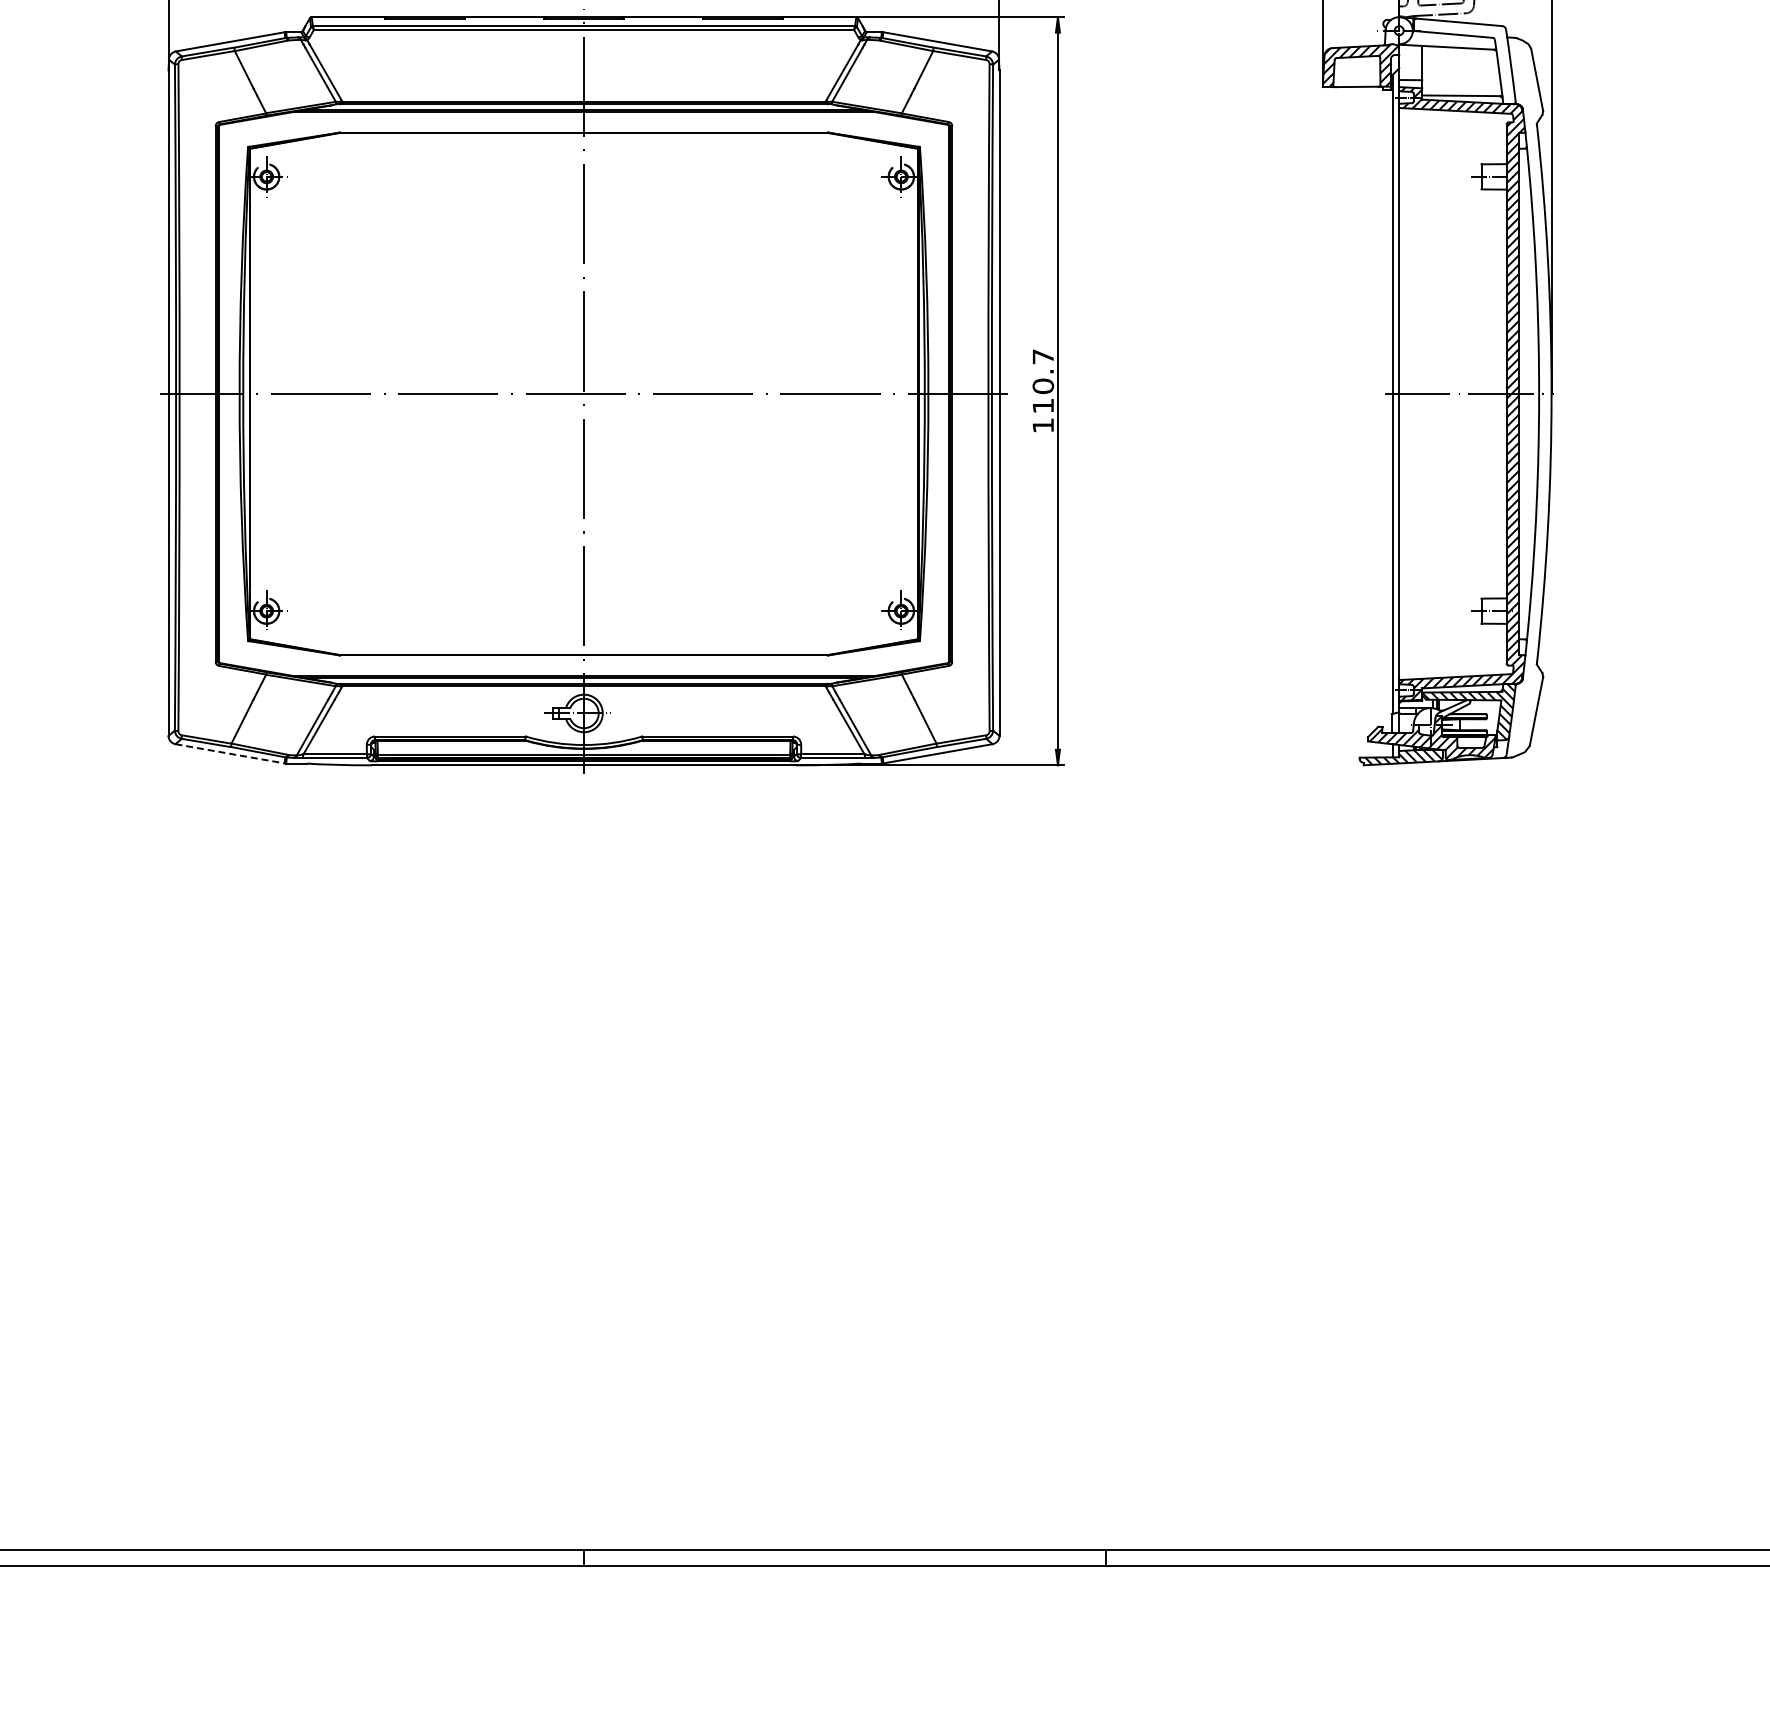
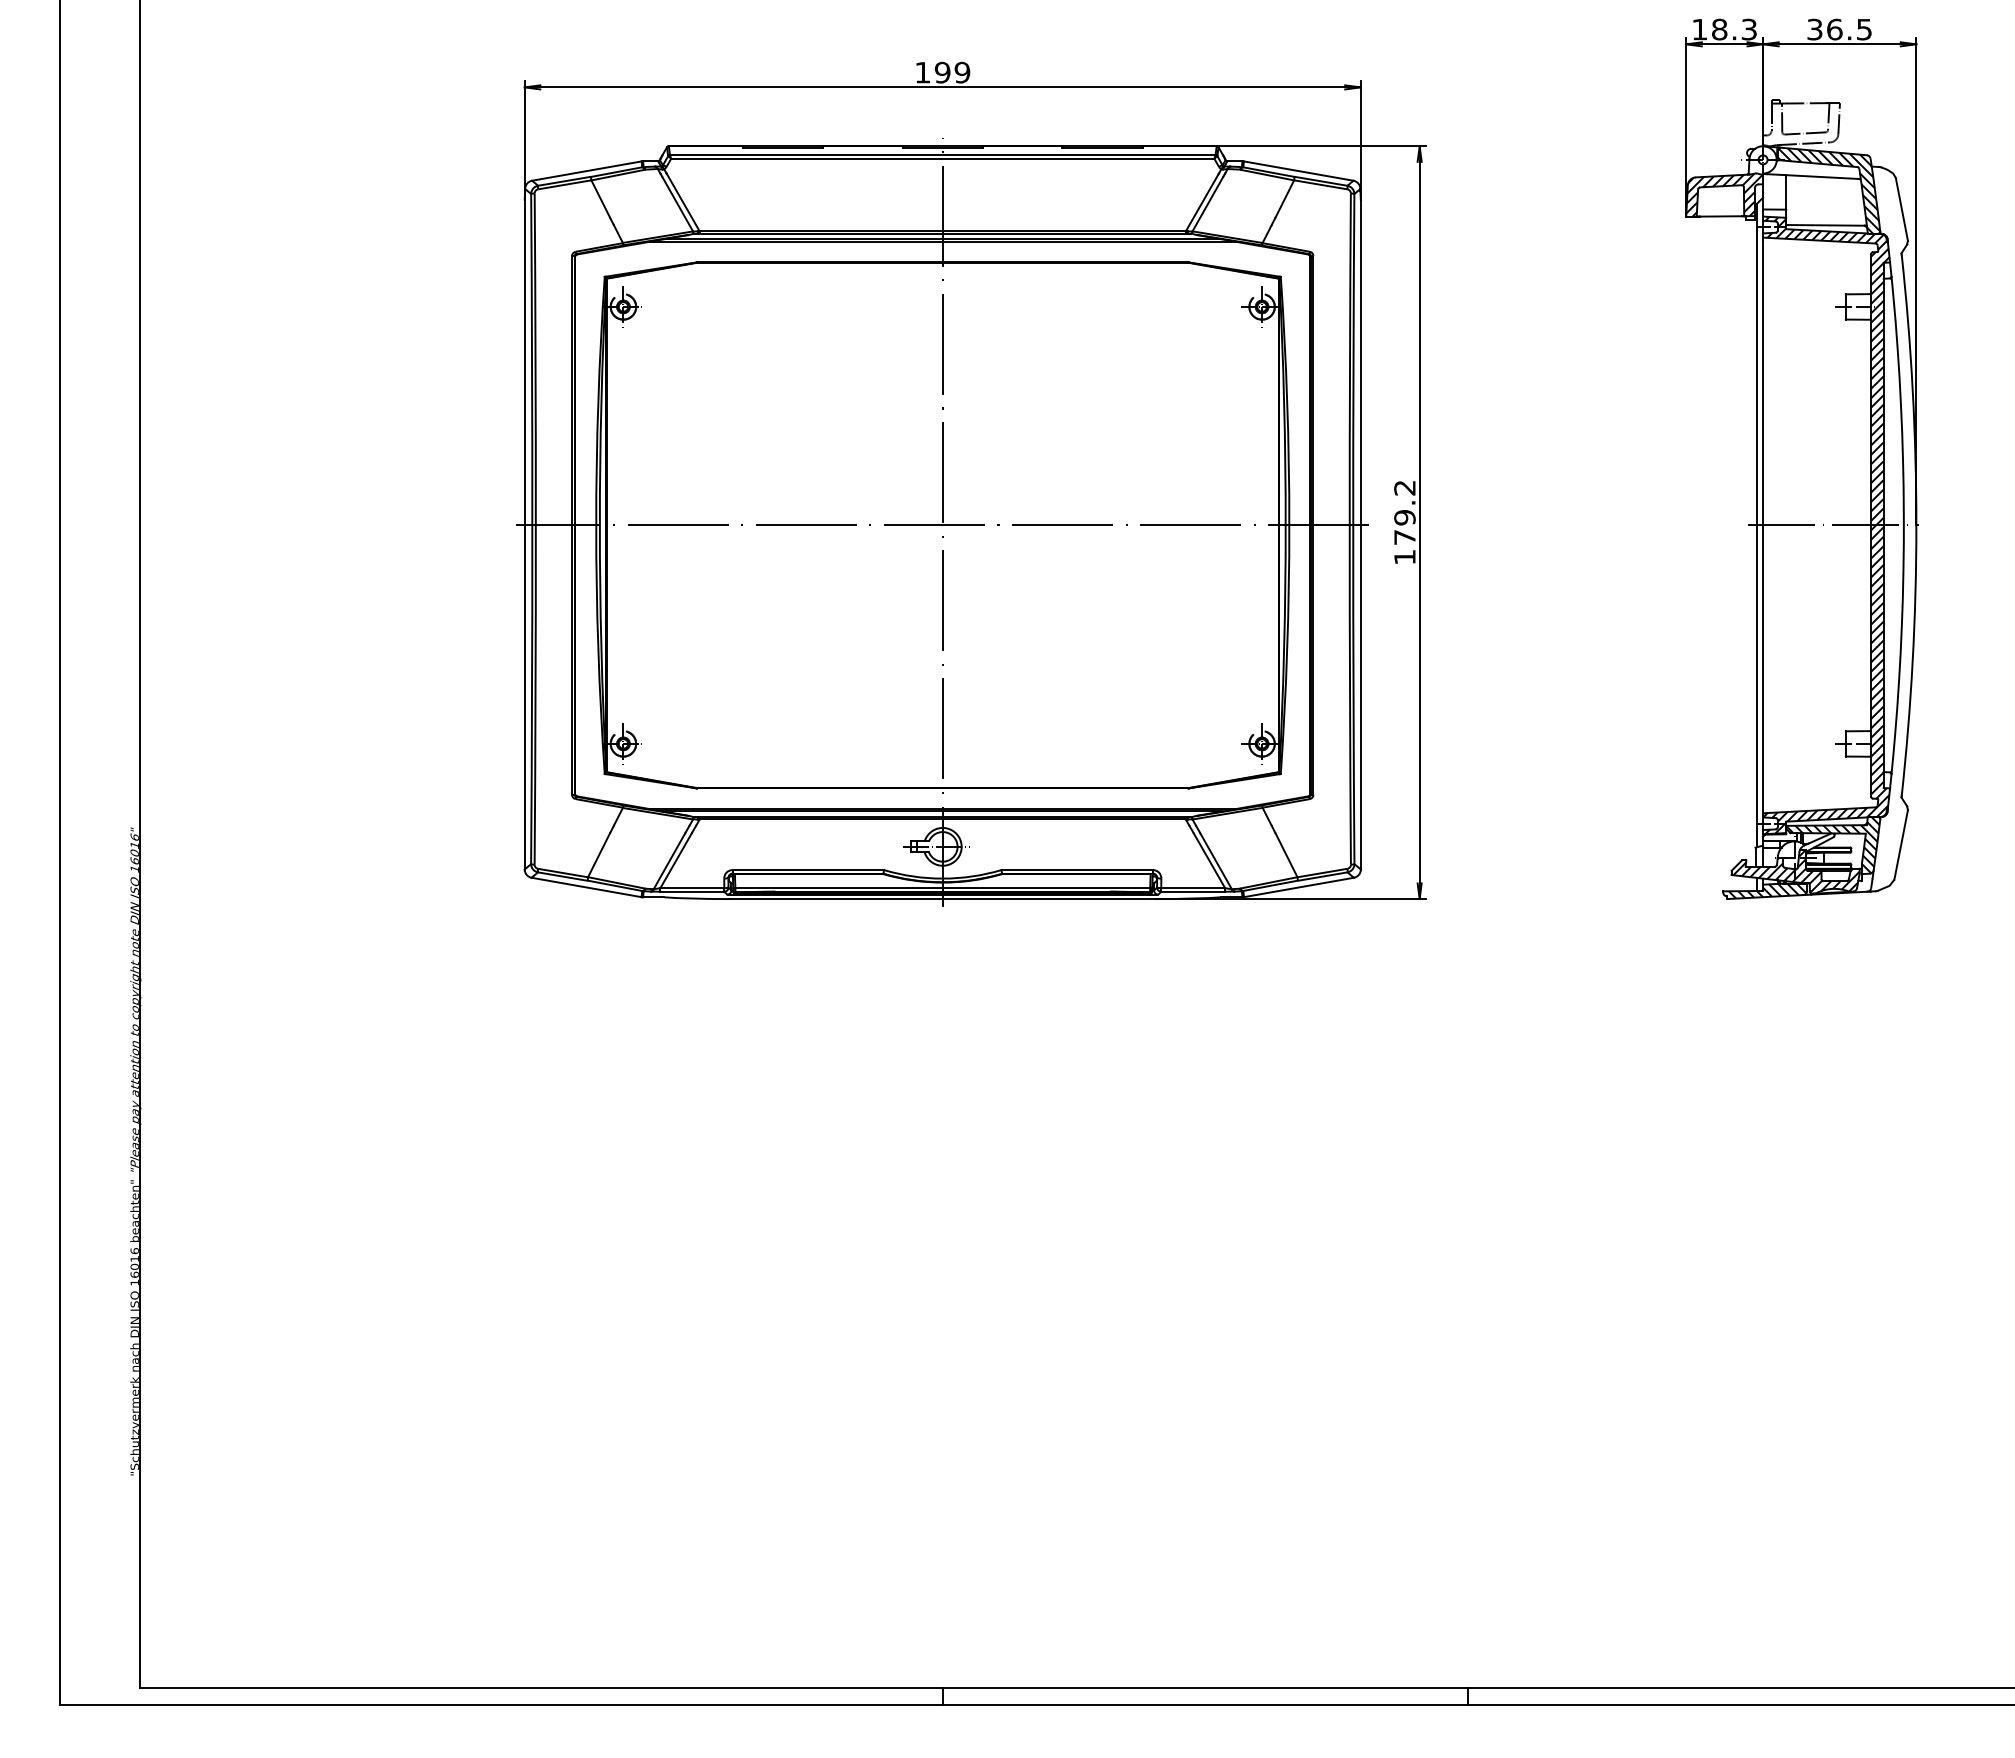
hatch: (1464, 61) -> (1828, 190), added
text: (1042, 381) -> (1404, 512), 110.7 -> 179.2
line: (229, 753) -> (586, 887), dashed -> solid

